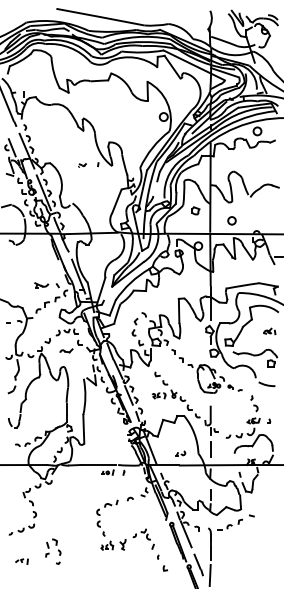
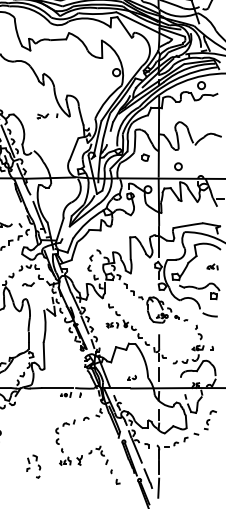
part: (82, 165) -> (42, 116), size x1.67
part: (267, 500) -> (210, 420), added
part: (53, 551) -> (33, 466), moved

